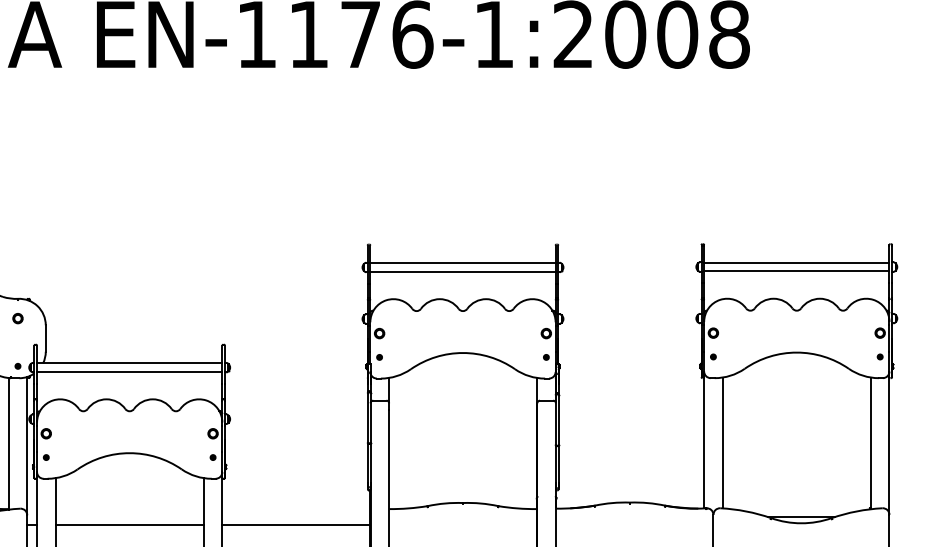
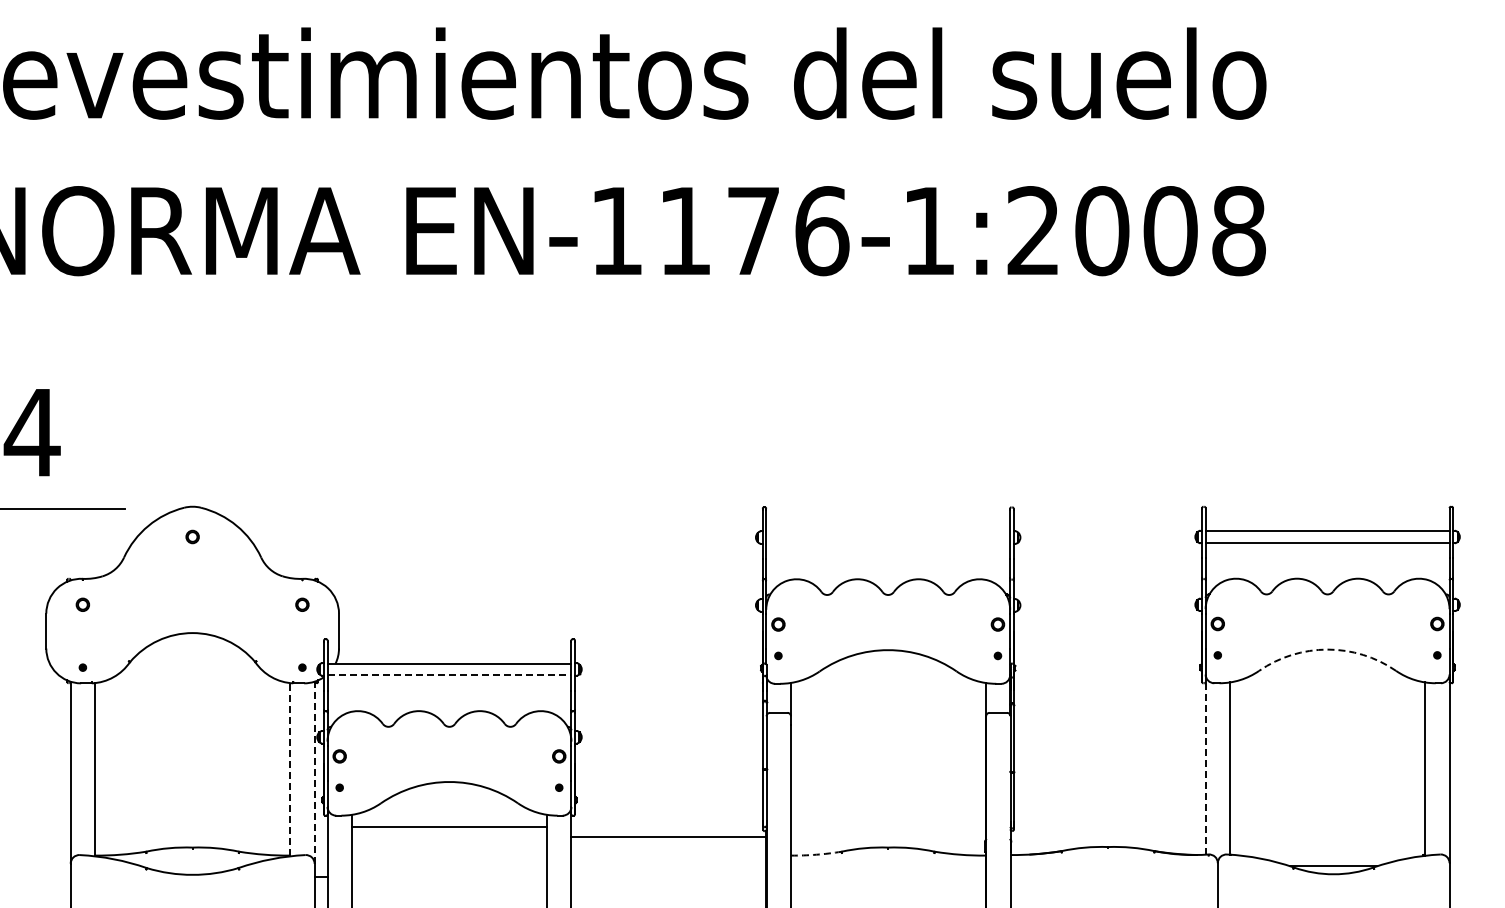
line: (463, 262) -> (888, 531), removed
line: (463, 271) -> (888, 543), removed
arc: (796, 352) -> (1327, 649), solid -> dashed
line: (129, 372) -> (449, 675), solid -> dashed
line: (704, 439) -> (1205, 764), solid -> dashed
line: (8, 443) -> (290, 769), solid -> dashed
line: (27, 445) -> (314, 772), solid -> dashed
arc: (408, 508) -> (816, 854), solid -> dashed
line: (129, 524) -> (449, 826), moved
line: (296, 524) -> (668, 836), moved

